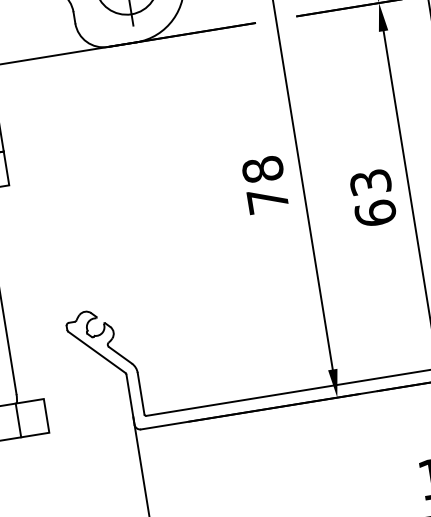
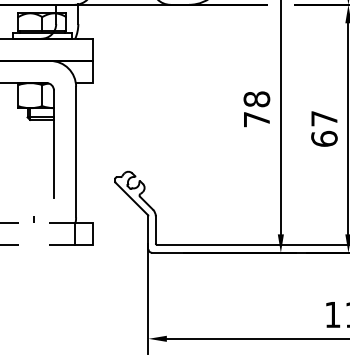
text: (370, 182) -> (324, 118), 63 -> 67

